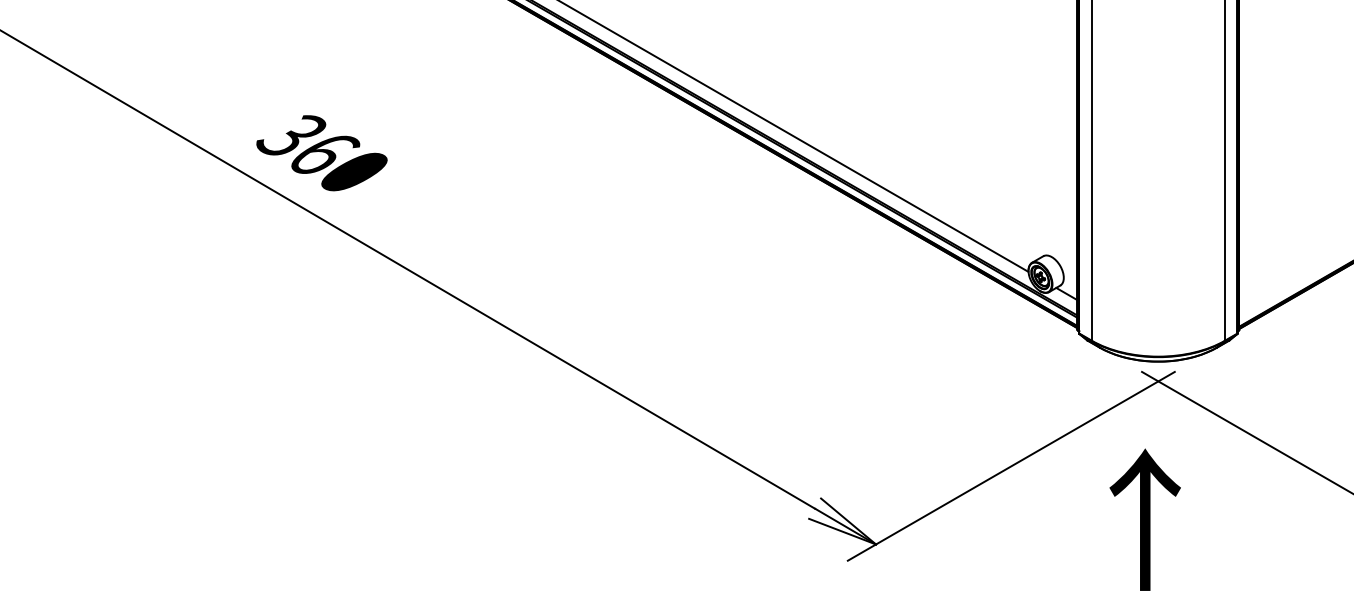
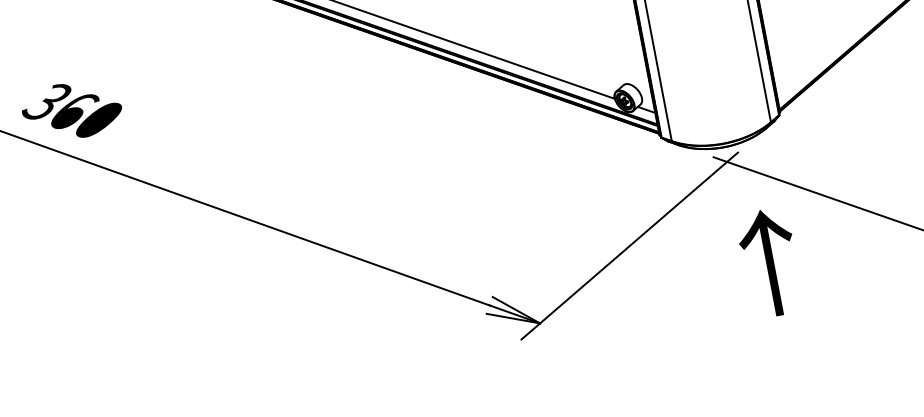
text: (1144, 519) -> (769, 262), moved

